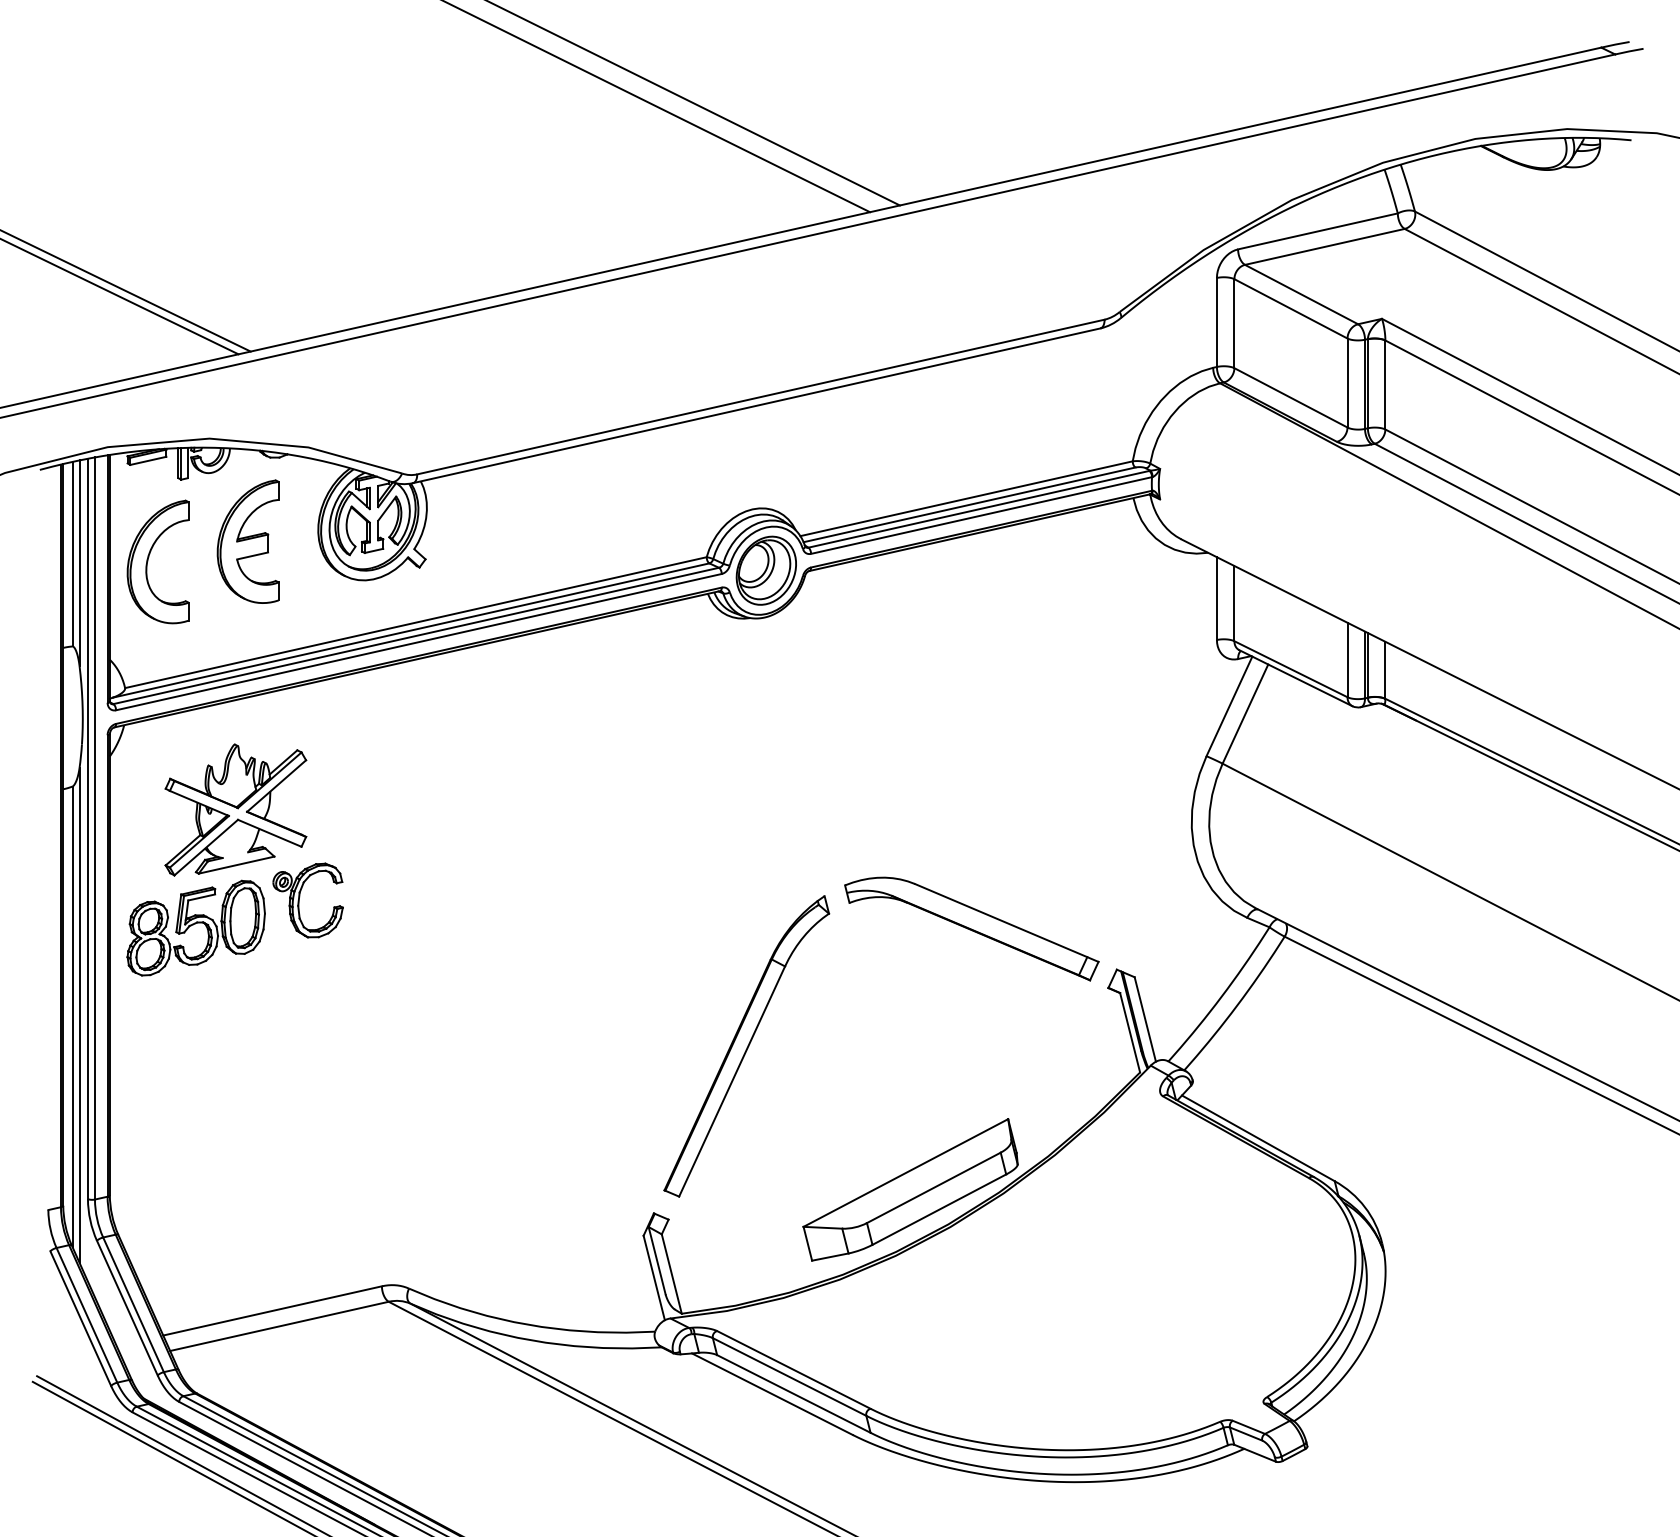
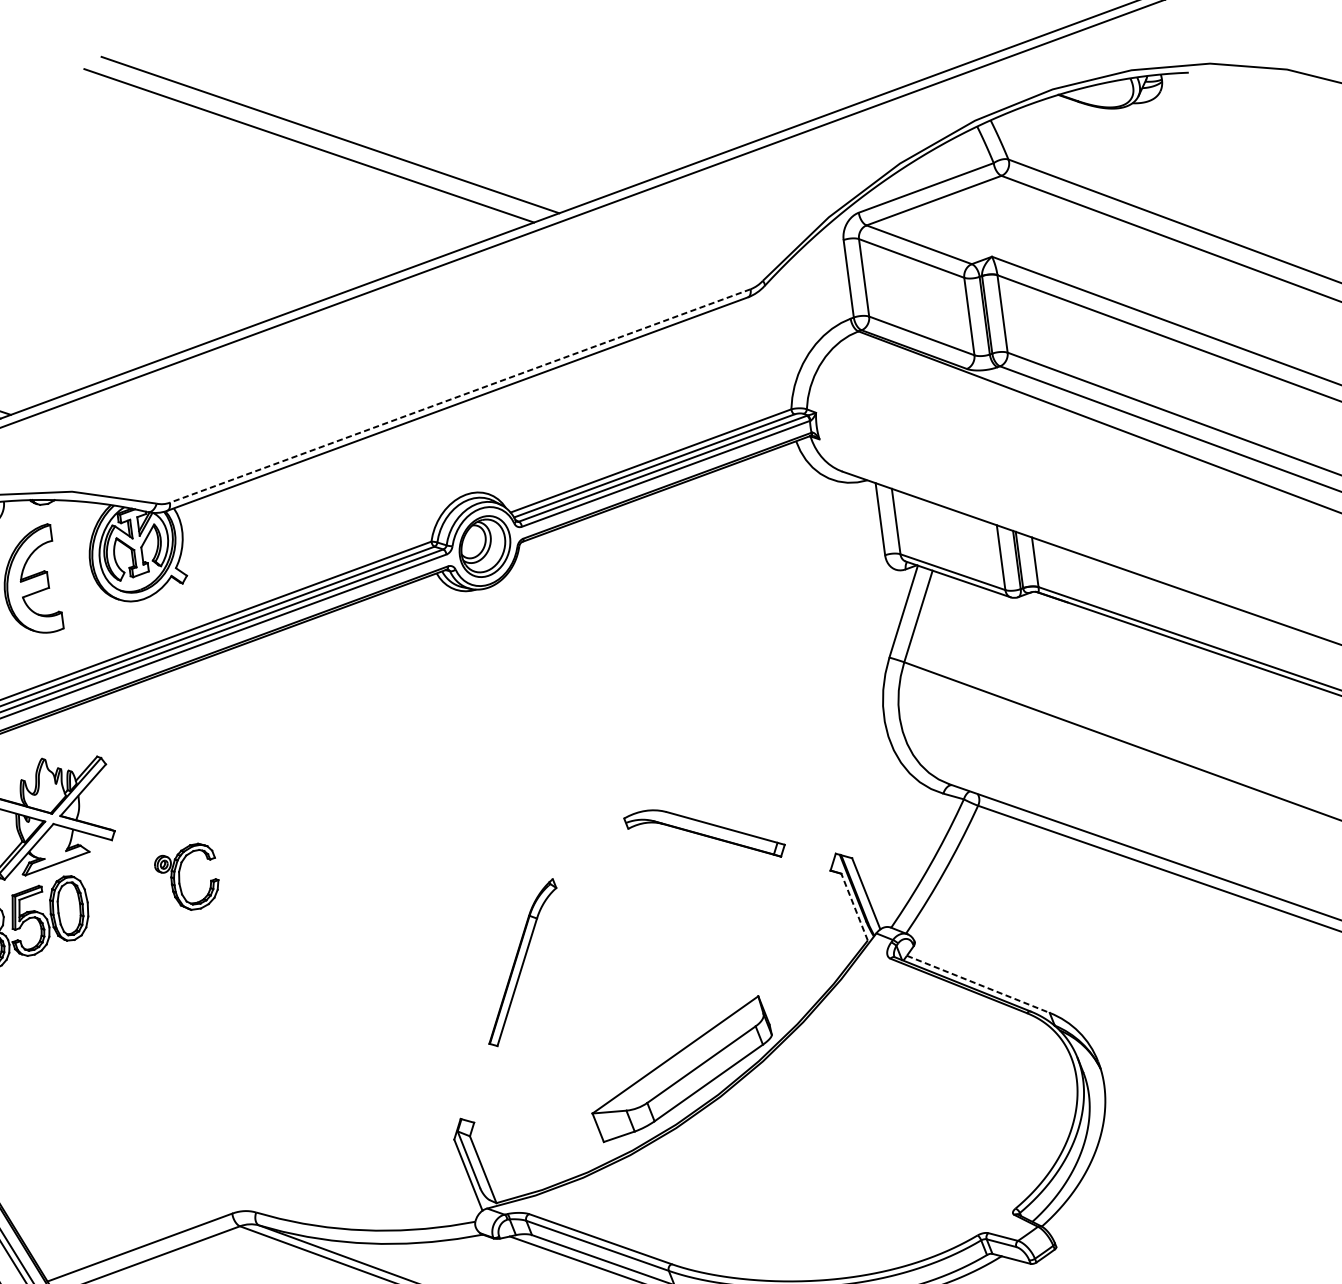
line: (760, 397) -> (459, 396), solid -> dashed
part: (299, 900) -> (179, 878), moved
part: (971, 928) -> (704, 834), size x0.7
line: (1130, 1032) -> (854, 906), solid -> dashed
part: (746, 1046) -> (522, 963), size x0.6
line: (1258, 1138) -> (978, 984), solid -> dashed

